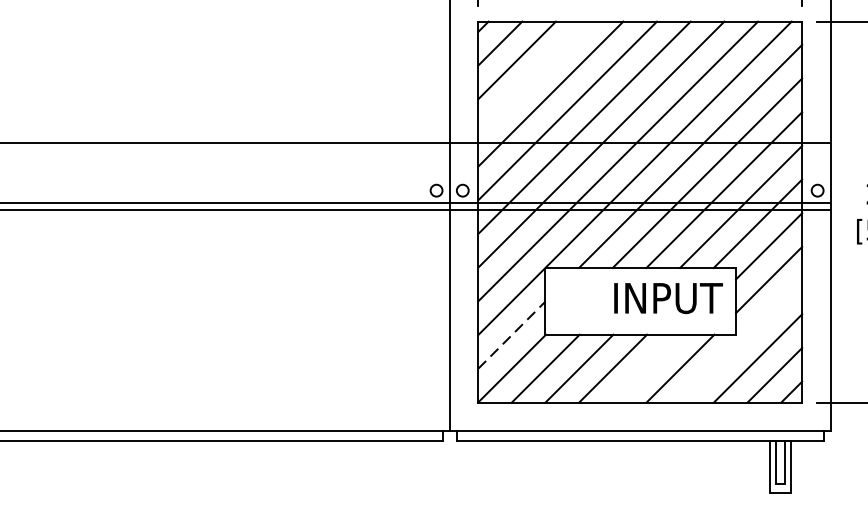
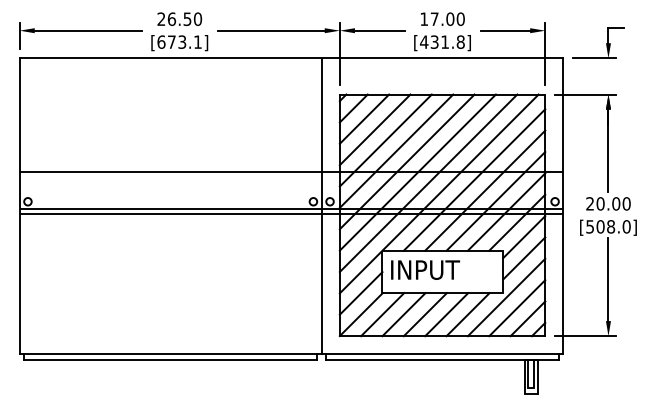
line: (532, 76) -> (374, 129), added
text: (668, 297) -> (425, 269), moved
line: (512, 335) -> (361, 293), dashed -> solid
line: (741, 341) -> (506, 297), added
line: (646, 368) -> (446, 314), added

